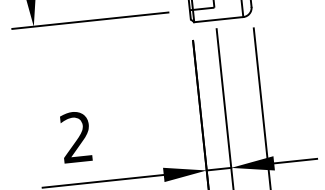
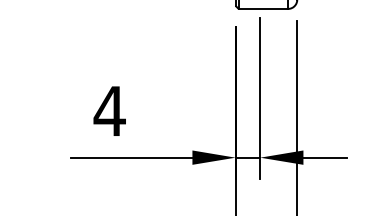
text: (76, 136) -> (109, 110), 2 -> 4

